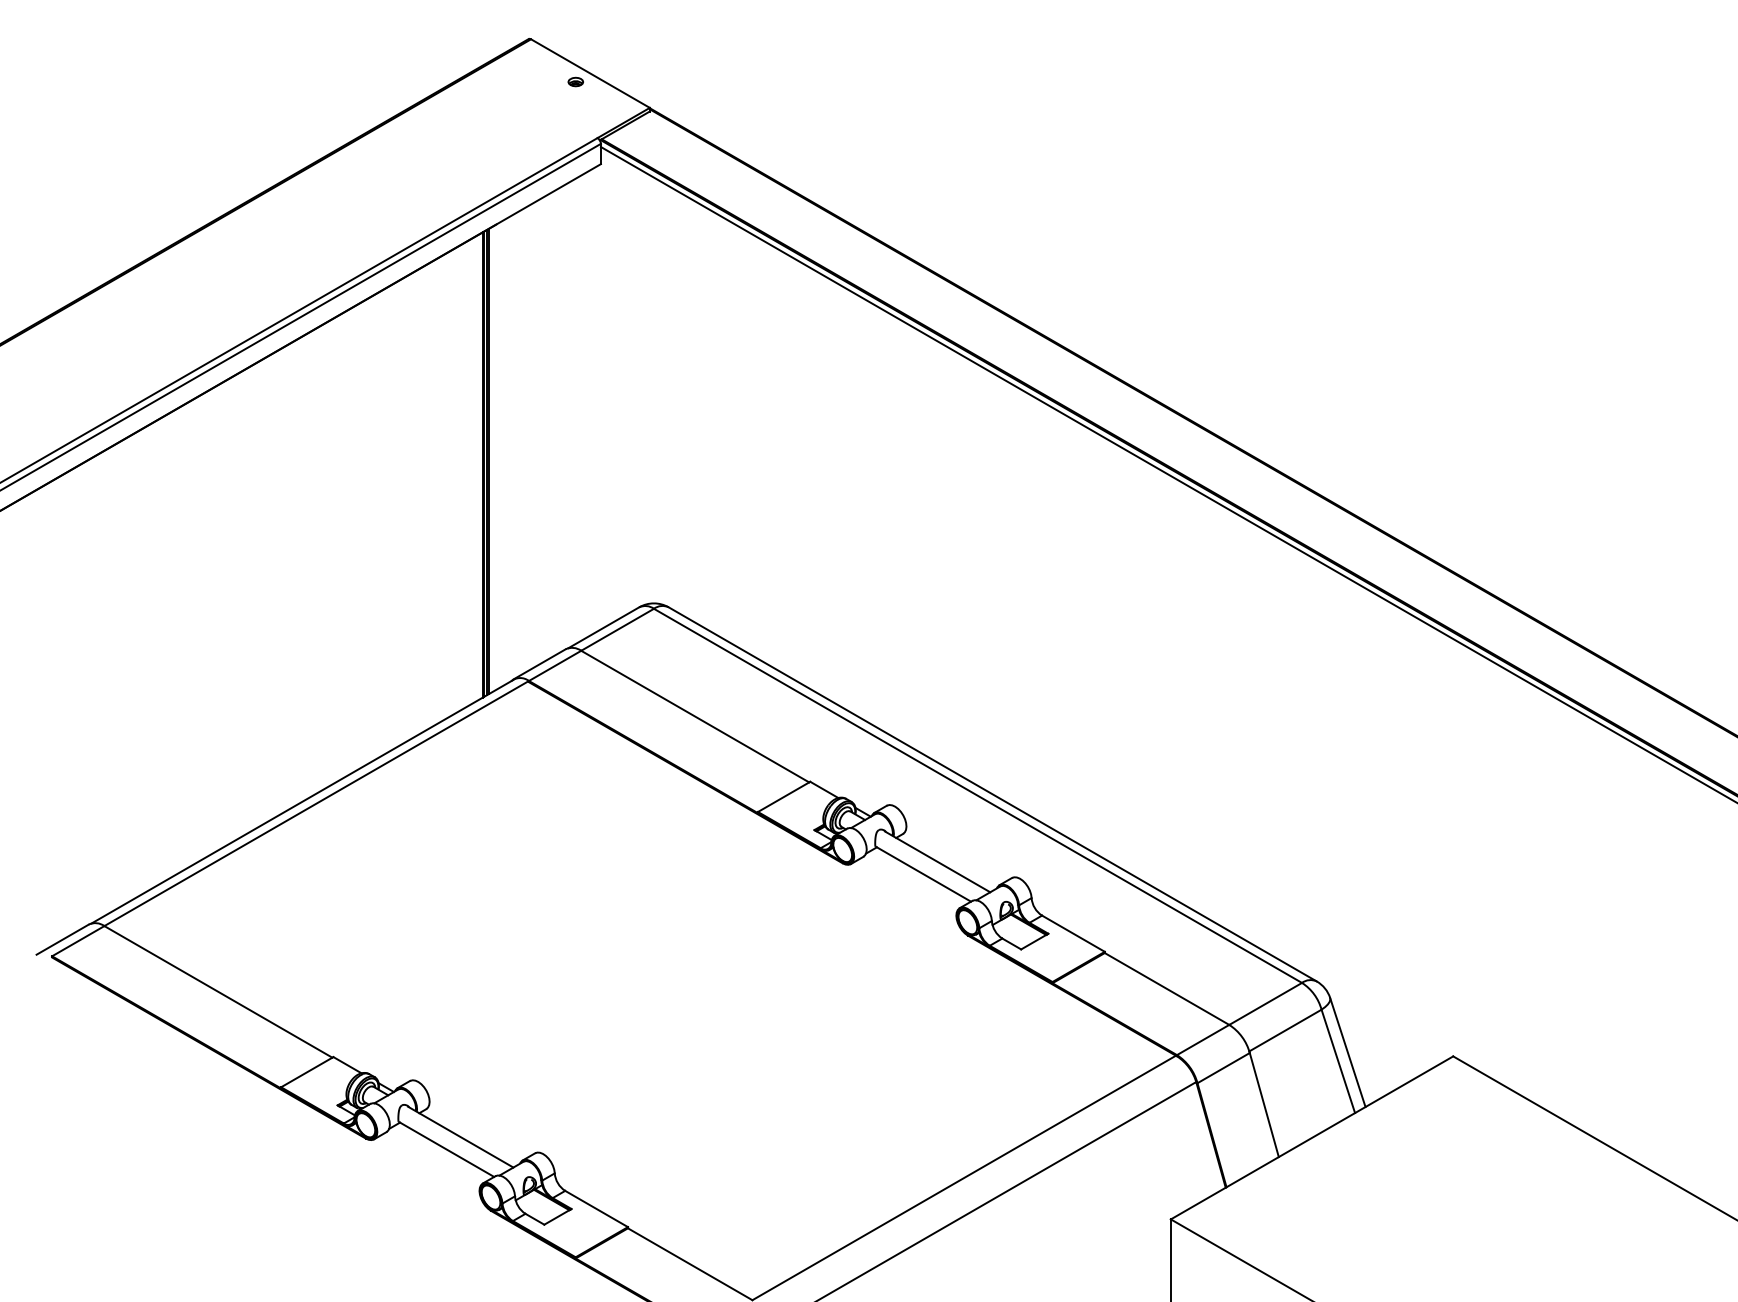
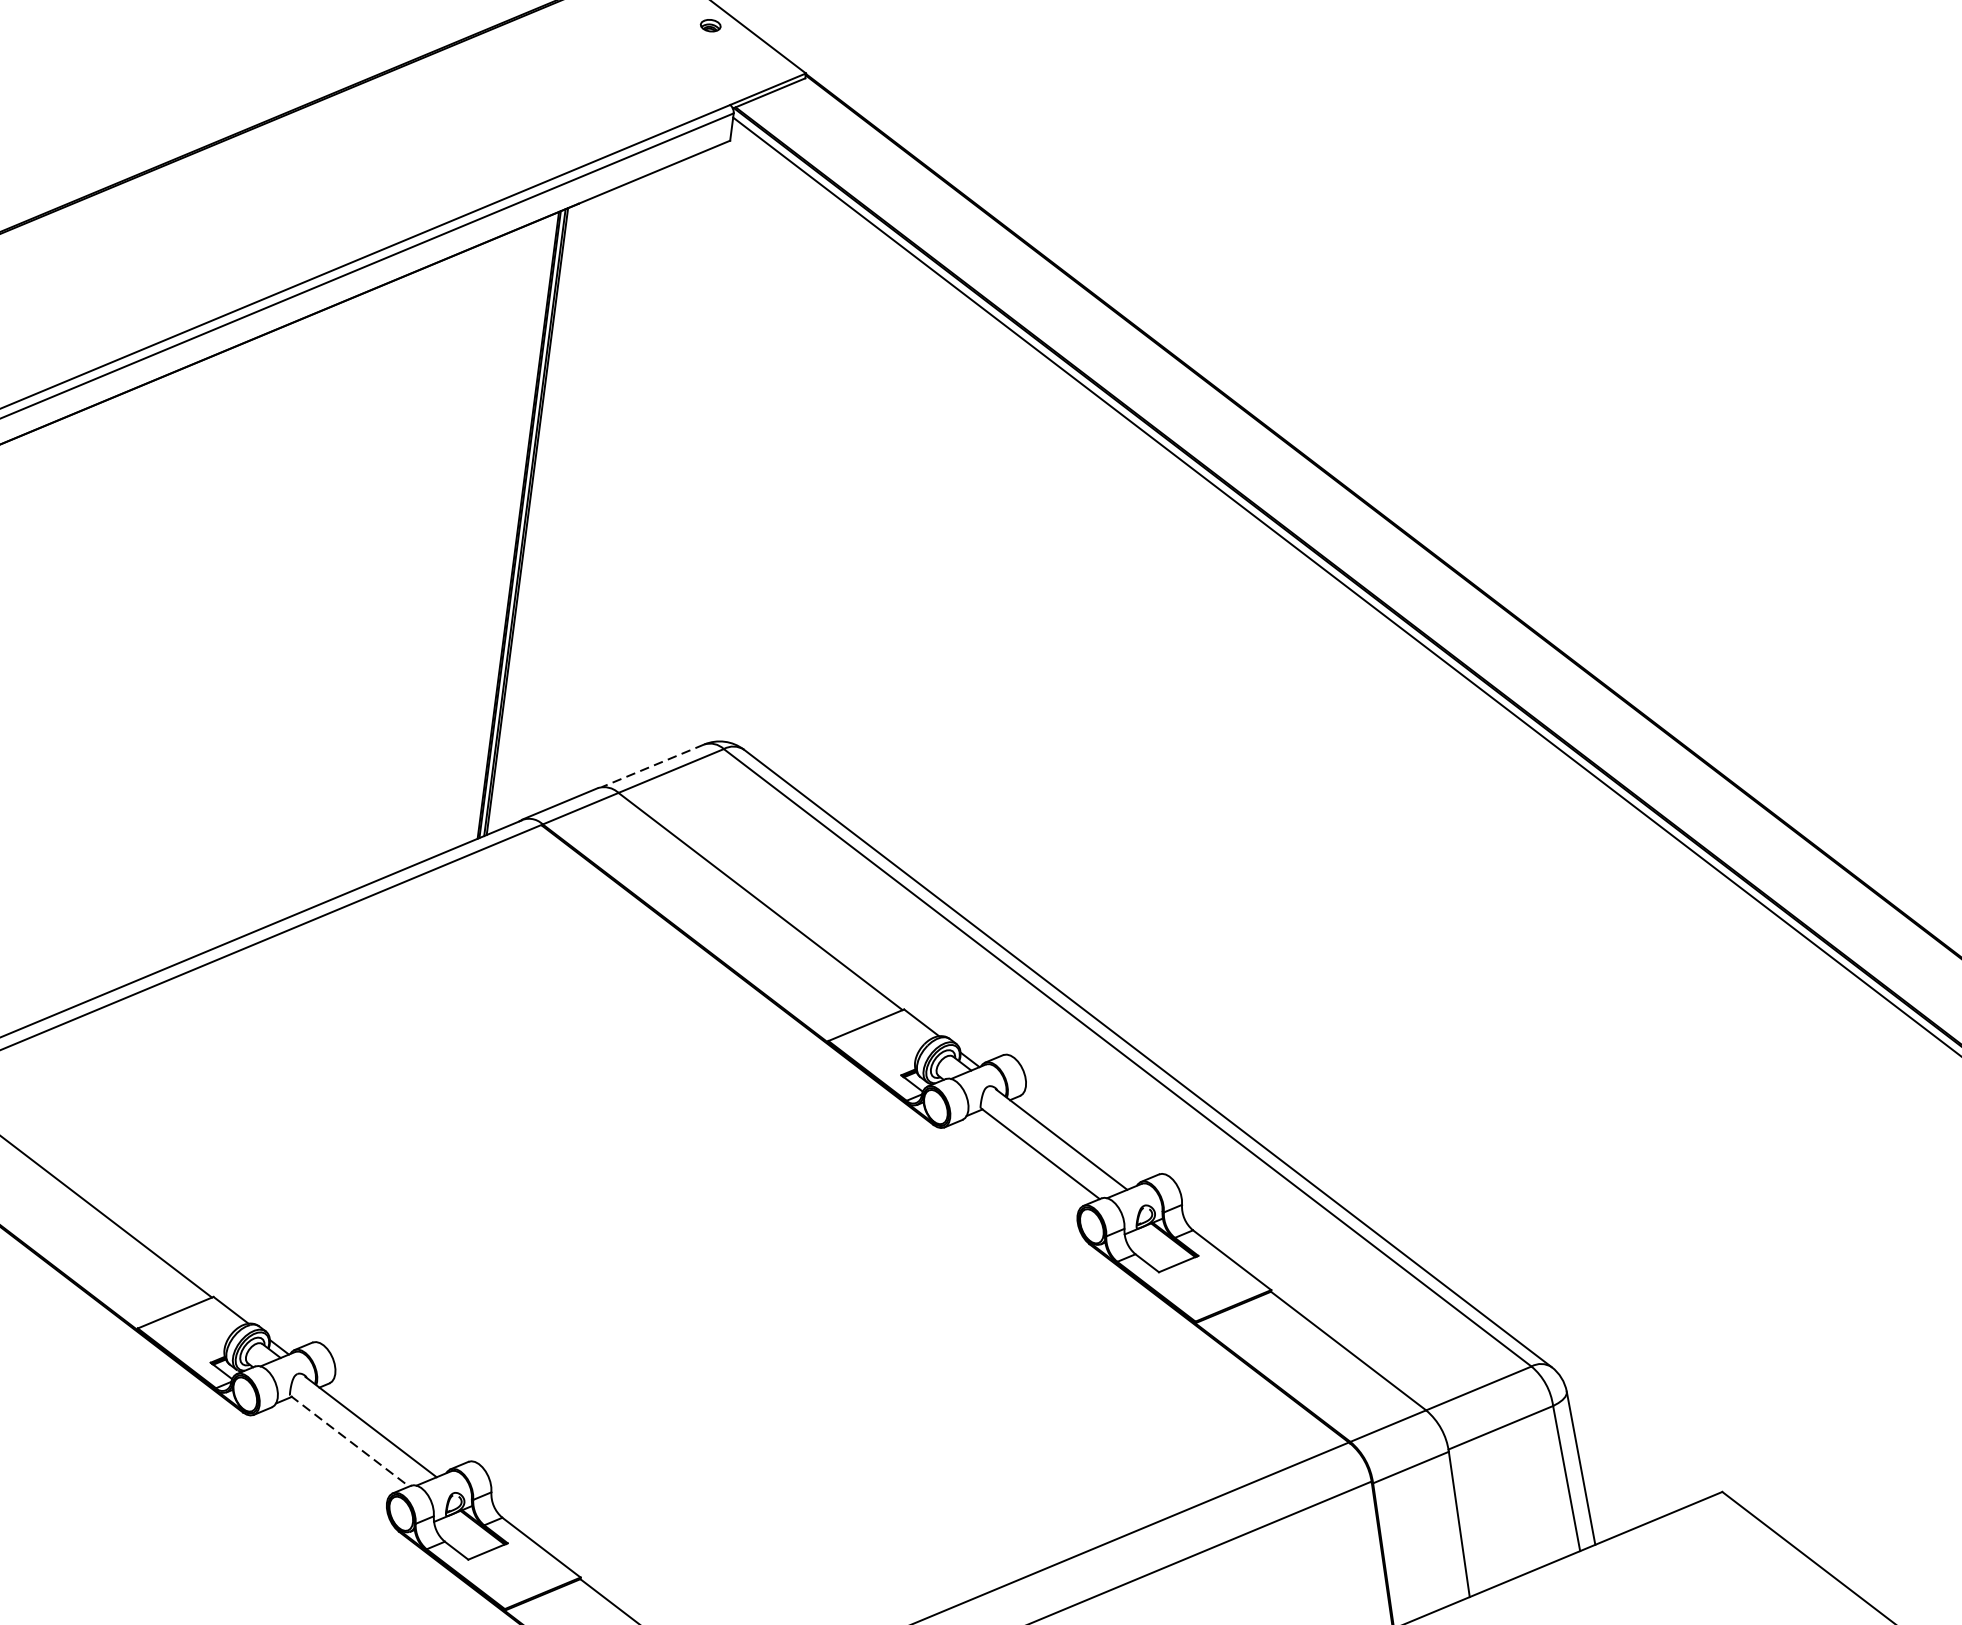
line: (603, 627) -> (652, 765), solid -> dashed
line: (446, 1149) -> (349, 1441), solid -> dashed

